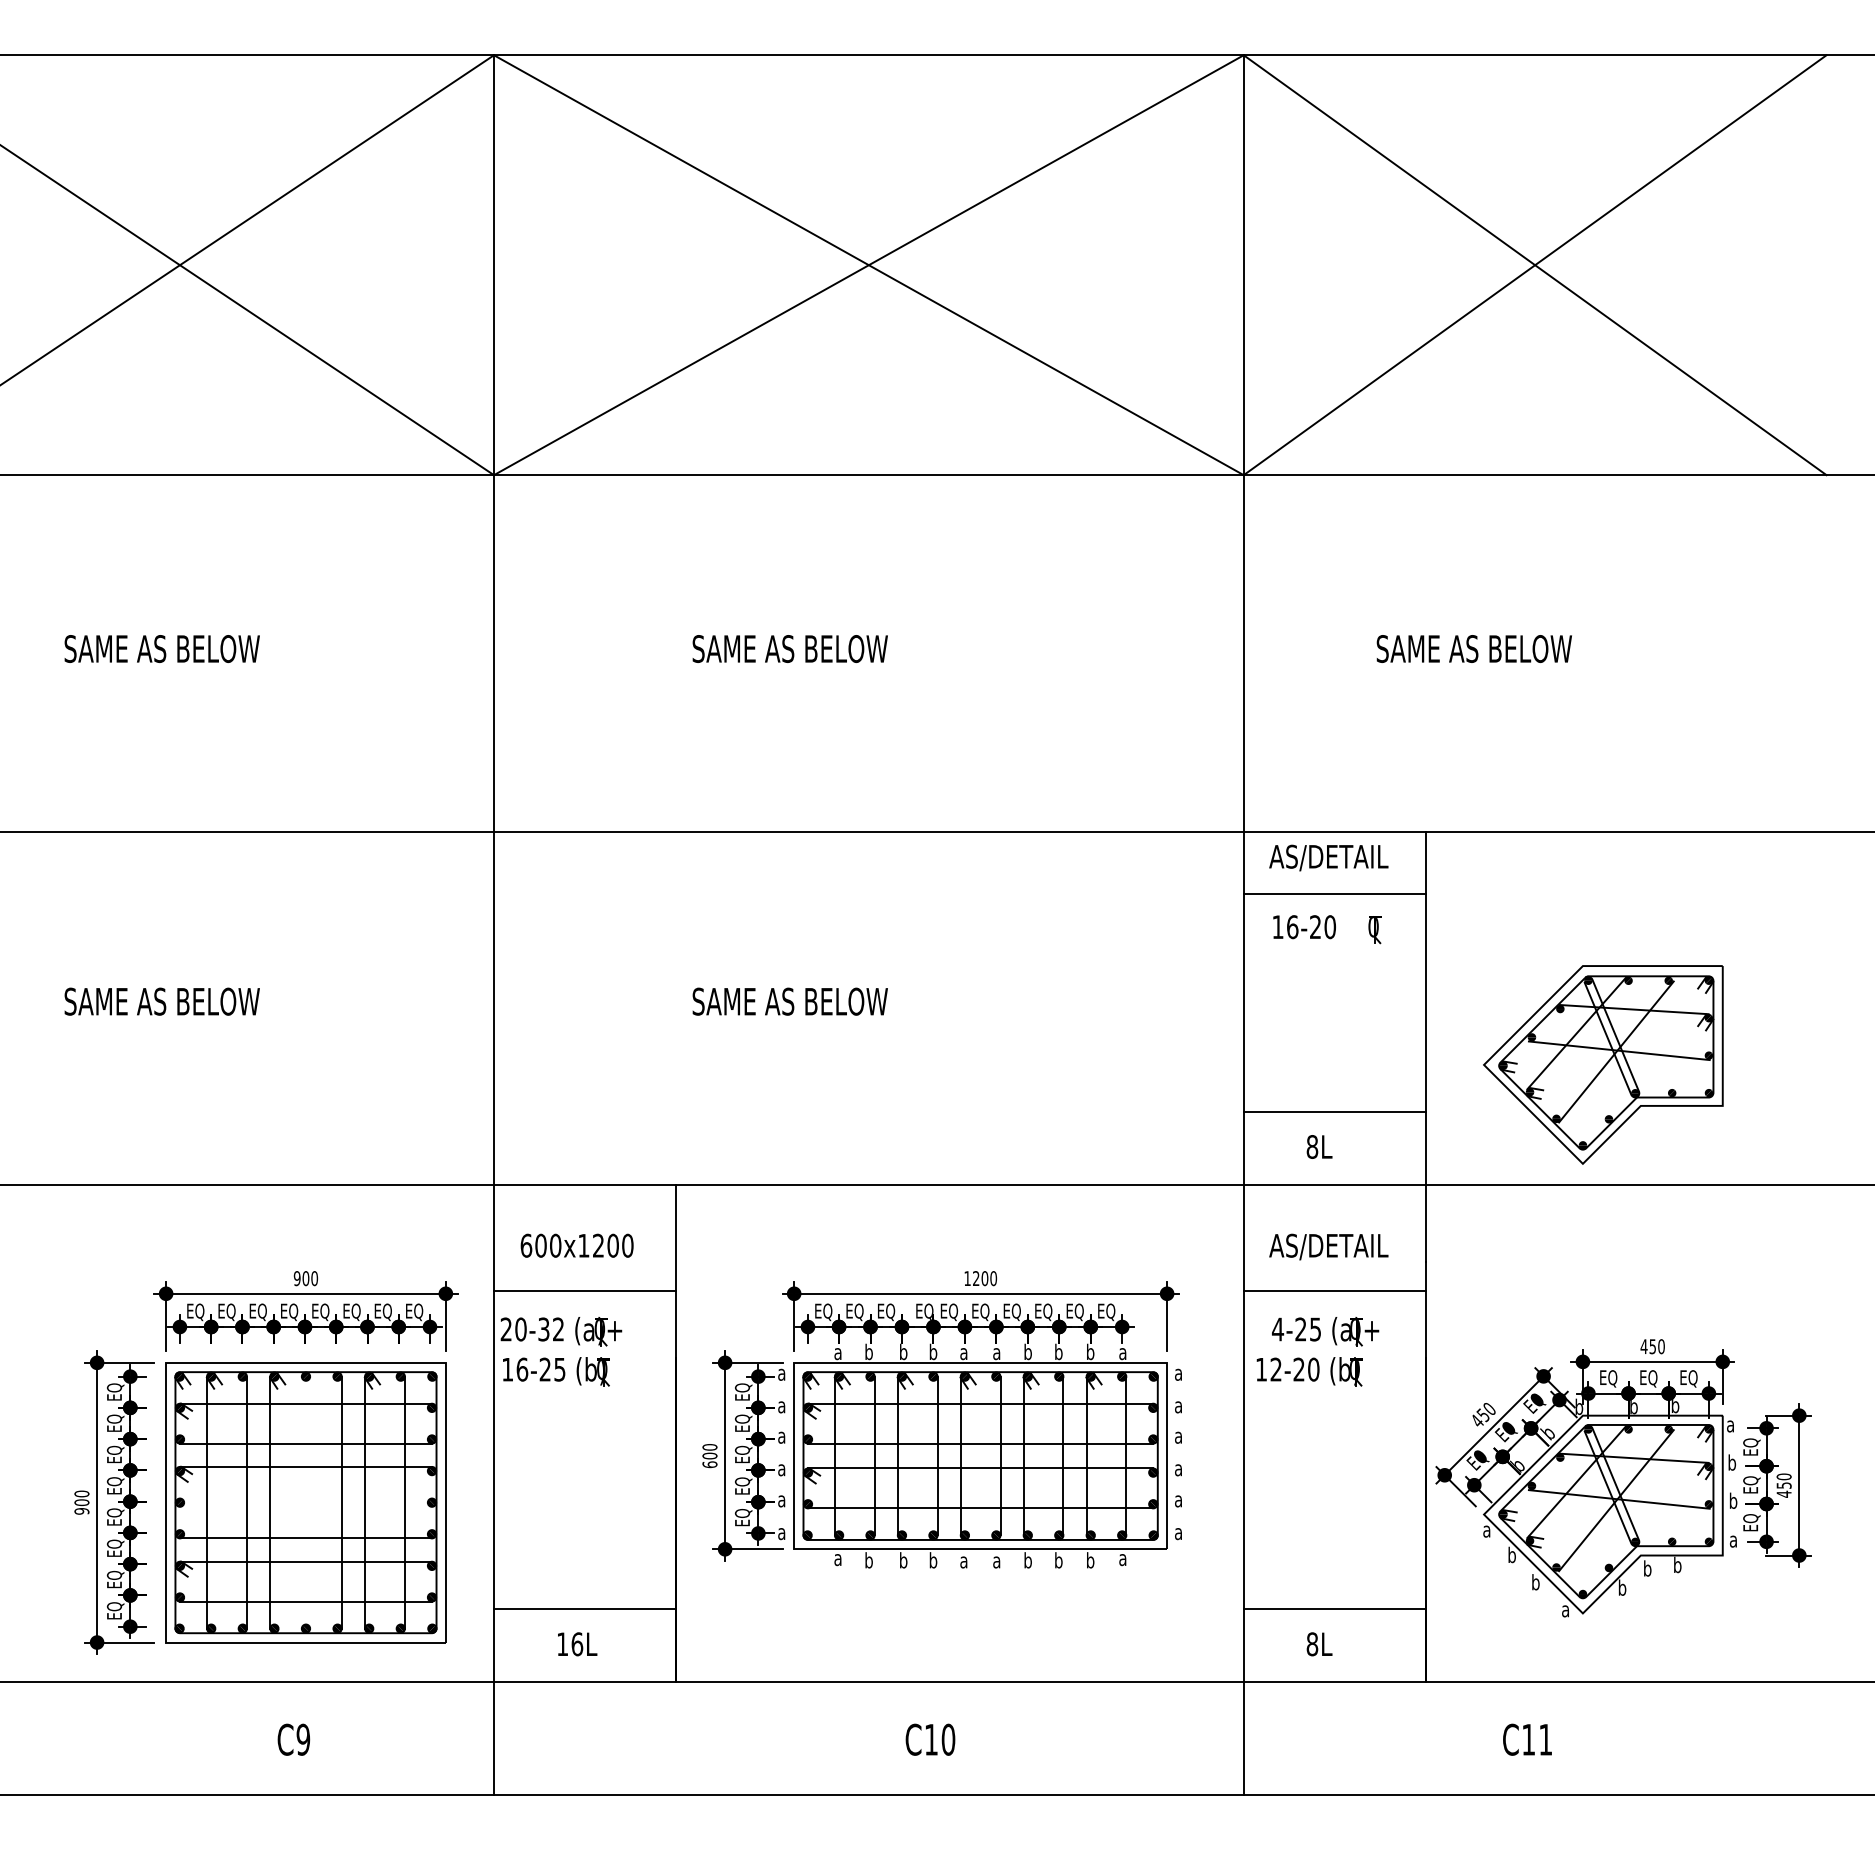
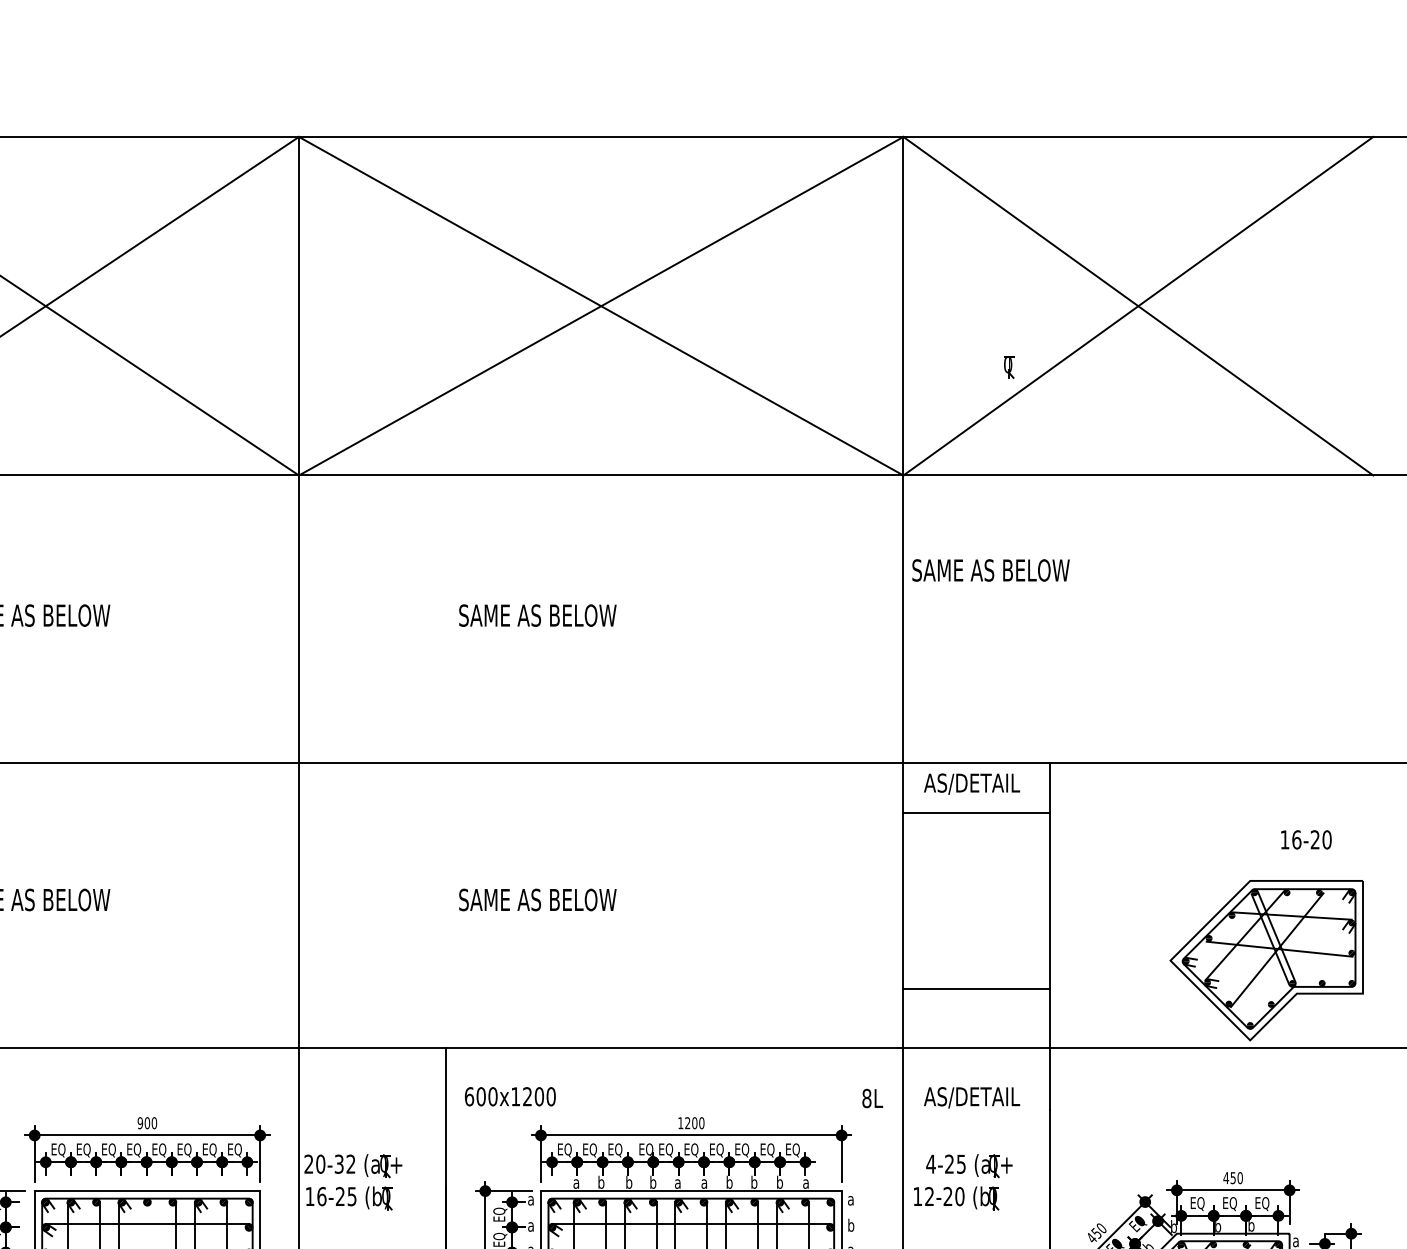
text: (1473, 648) -> (990, 570), moved
text: (1304, 927) -> (1306, 840), moved
part: (1374, 930) -> (1008, 367), moved
part: (1603, 1064) -> (1266, 960), moved
text: (1319, 1146) -> (872, 1098), moved
text: (576, 1245) -> (509, 1096), moved
line: (585, 1291) -> (372, 1133), removed
line: (1334, 1291) -> (976, 1133), removed
text: (1178, 1405) -> (850, 1225), a -> b

